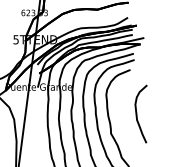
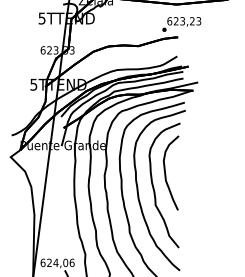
curve: (137, 115) -> (166, 174), moved

